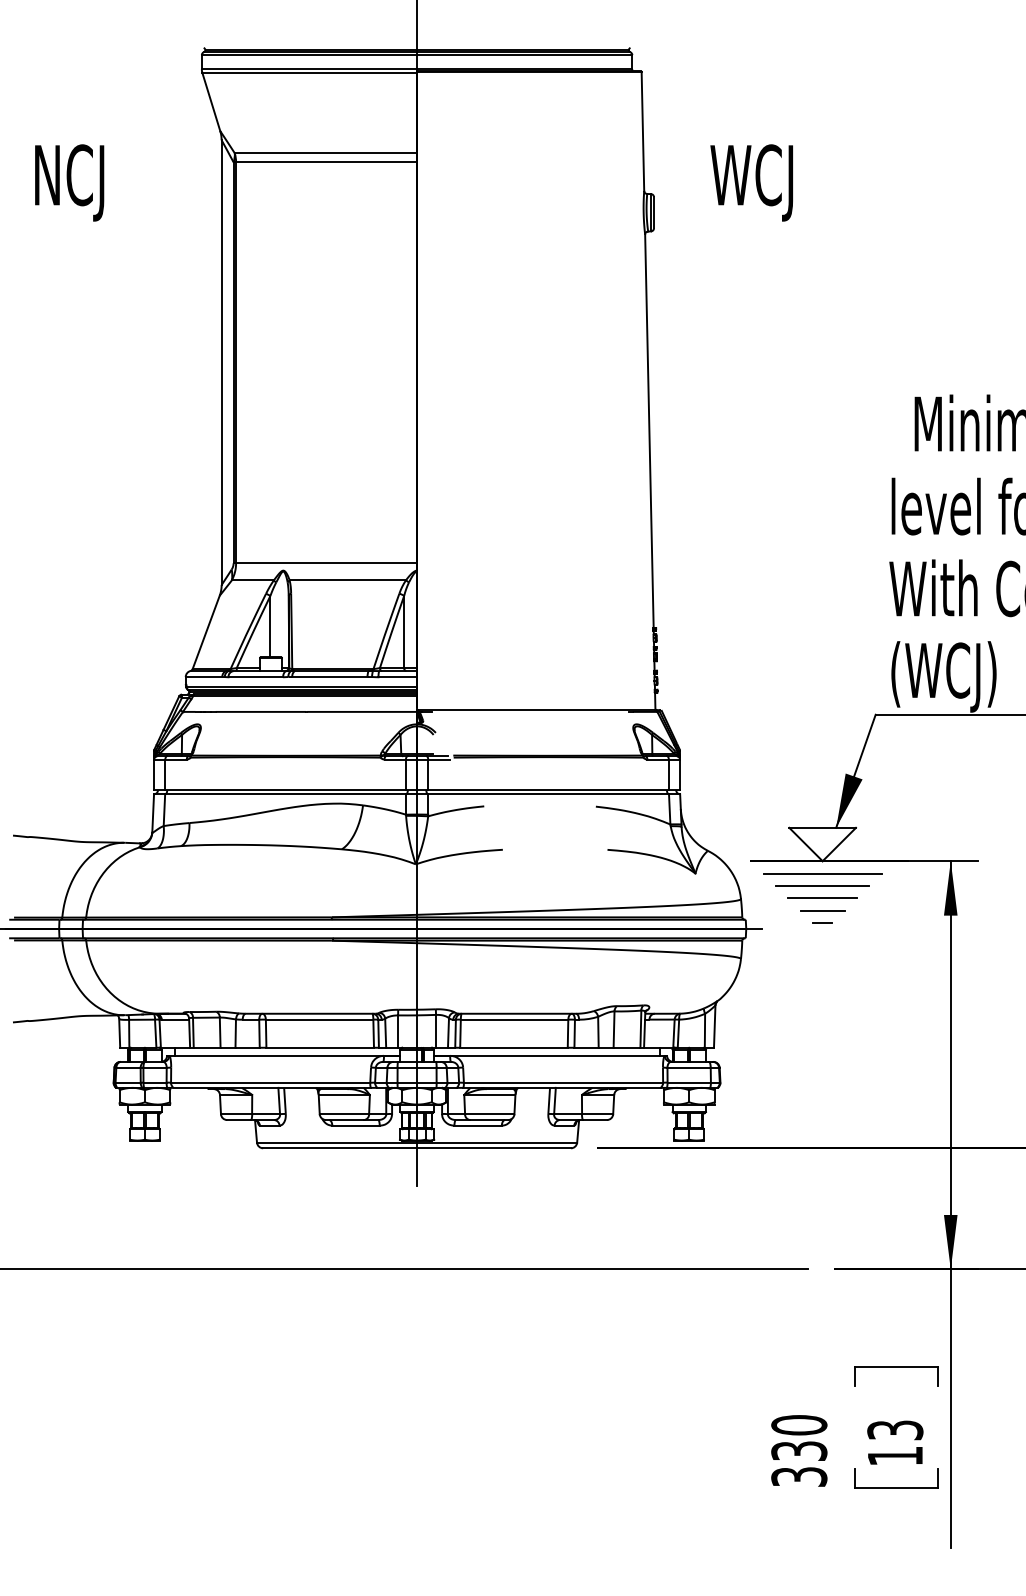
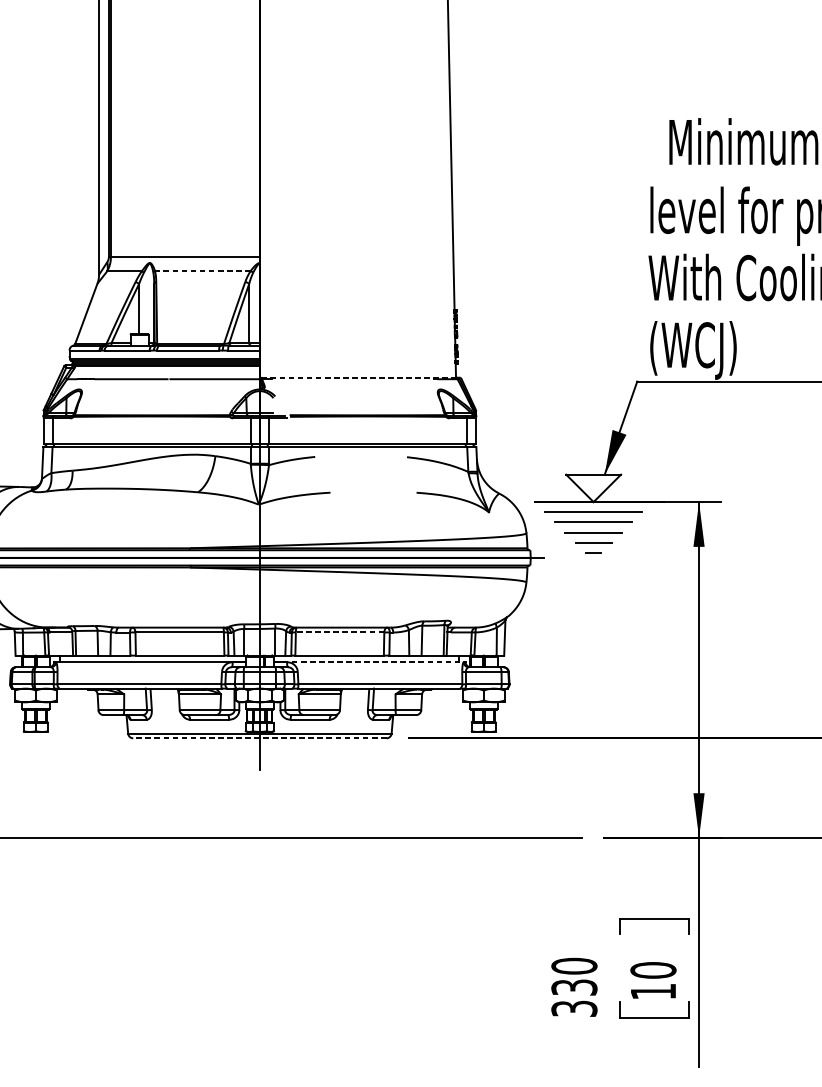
line: (347, 580) -> (202, 271), solid -> dashed
line: (537, 710) -> (358, 378), solid -> dashed
line: (514, 1019) -> (340, 632), solid -> dashed
line: (550, 1055) -> (369, 661), solid -> dashed
line: (417, 1148) -> (260, 738), solid -> dashed
text: (895, 1430) -> (653, 970), 13 -> 10

